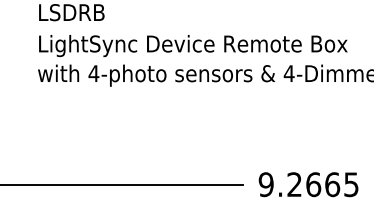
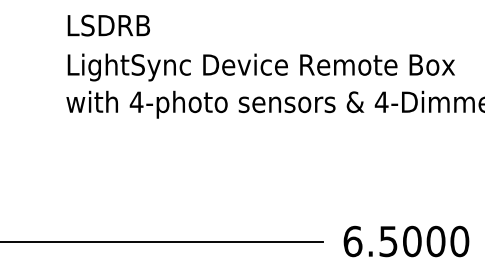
text: (308, 184) -> (406, 241), 9.2665 -> 6.5000

